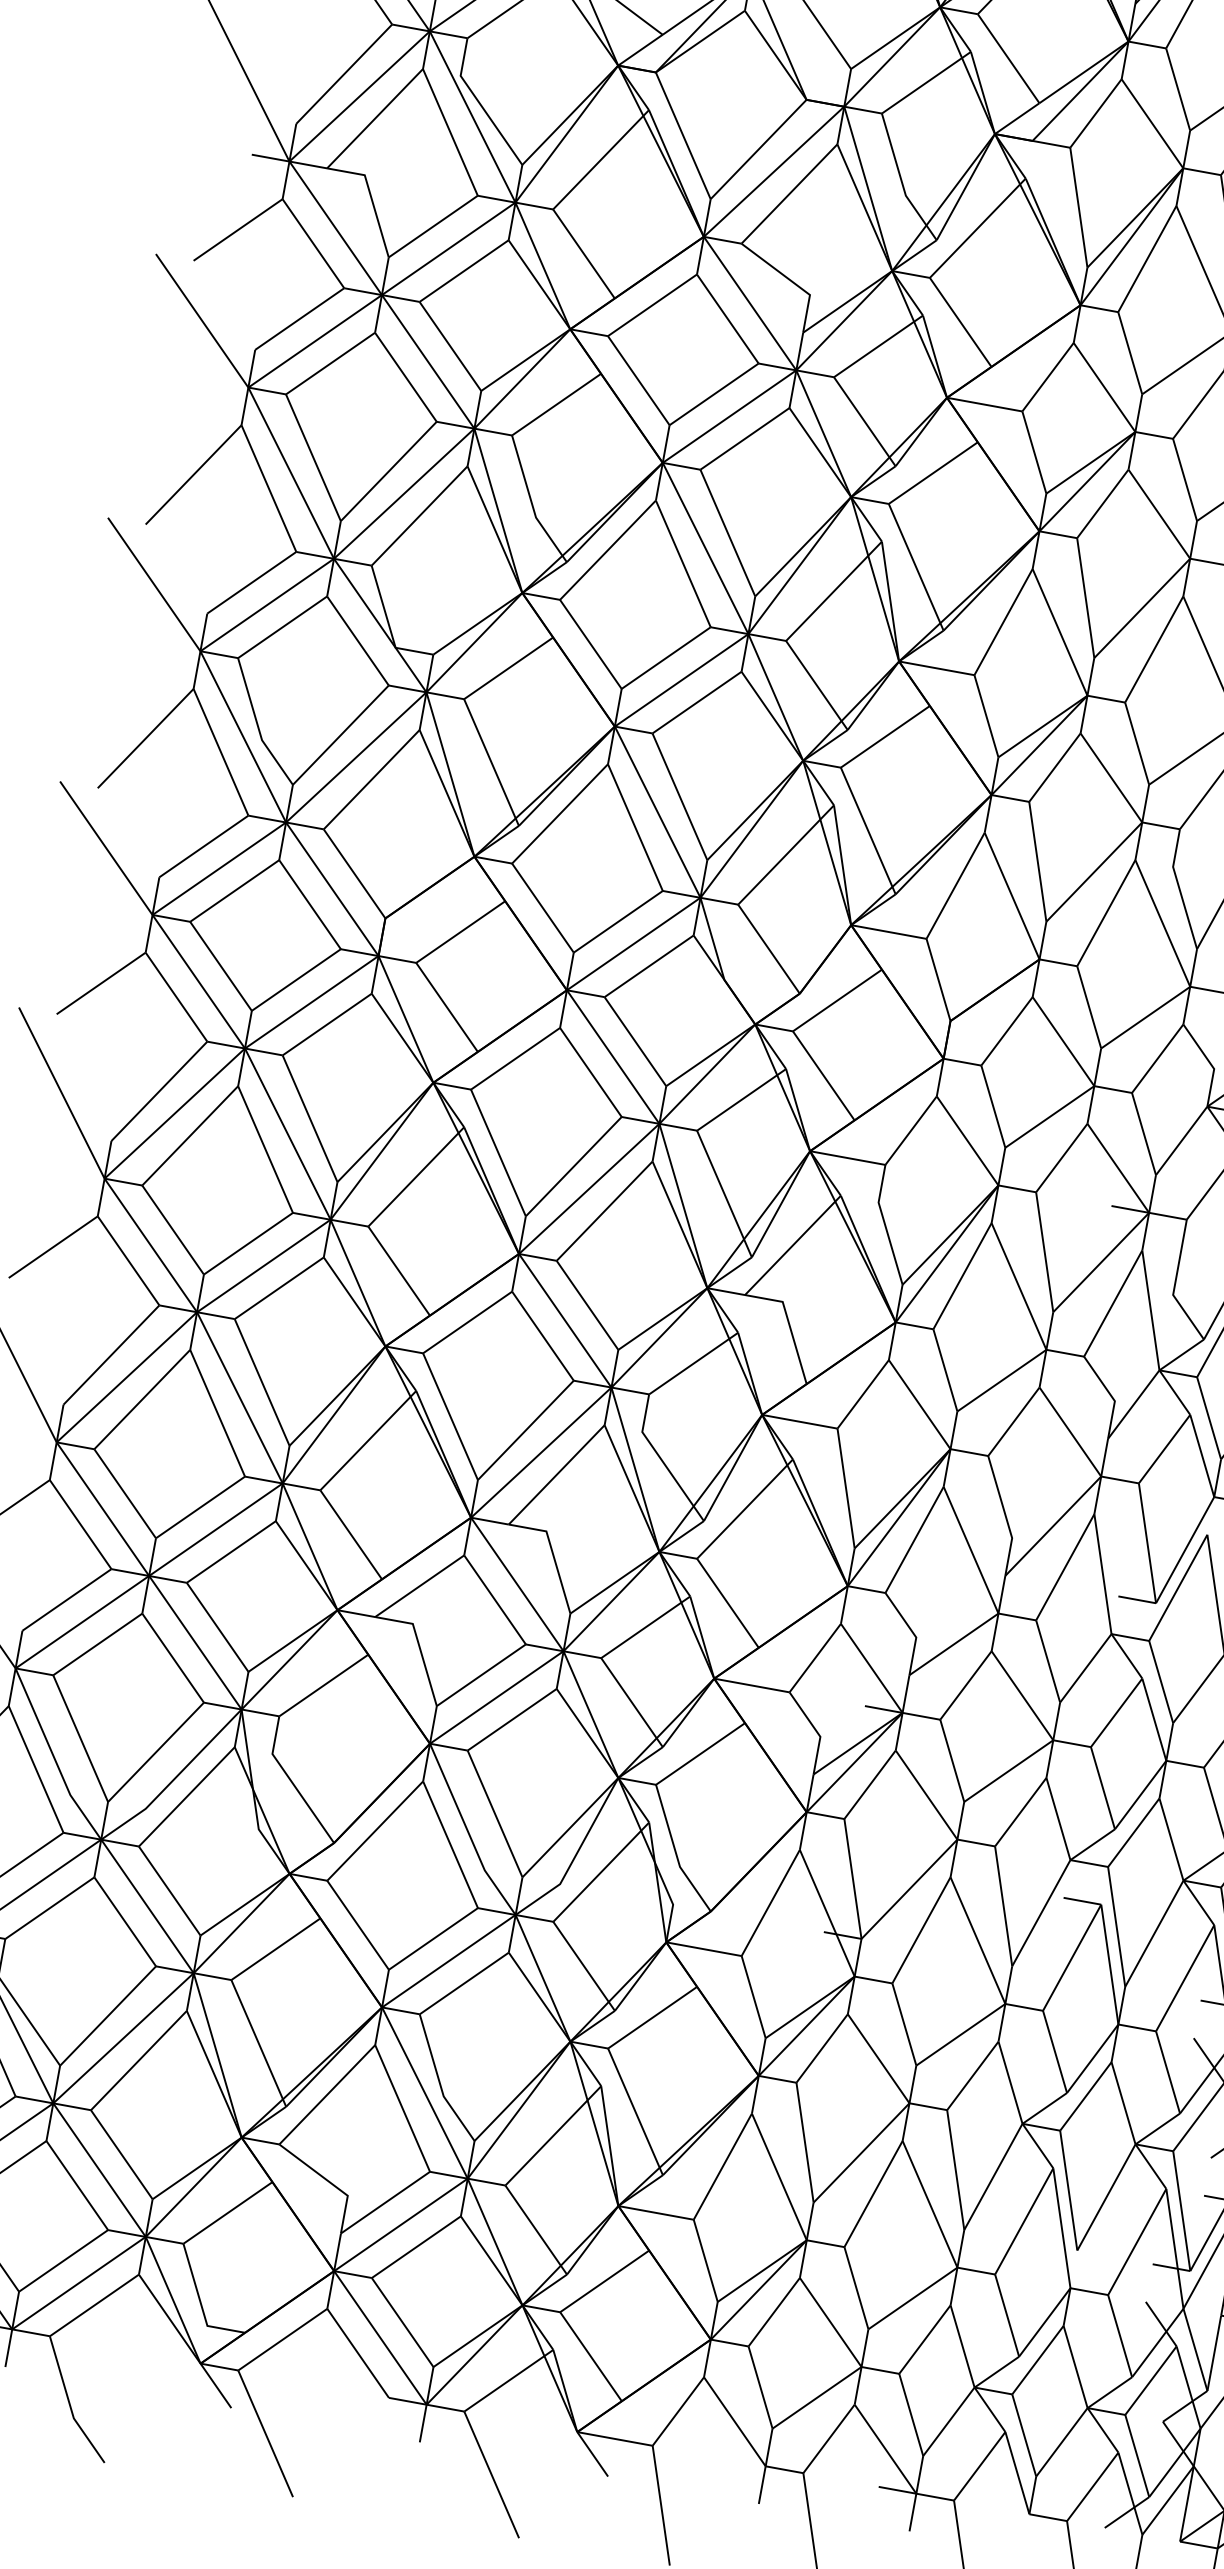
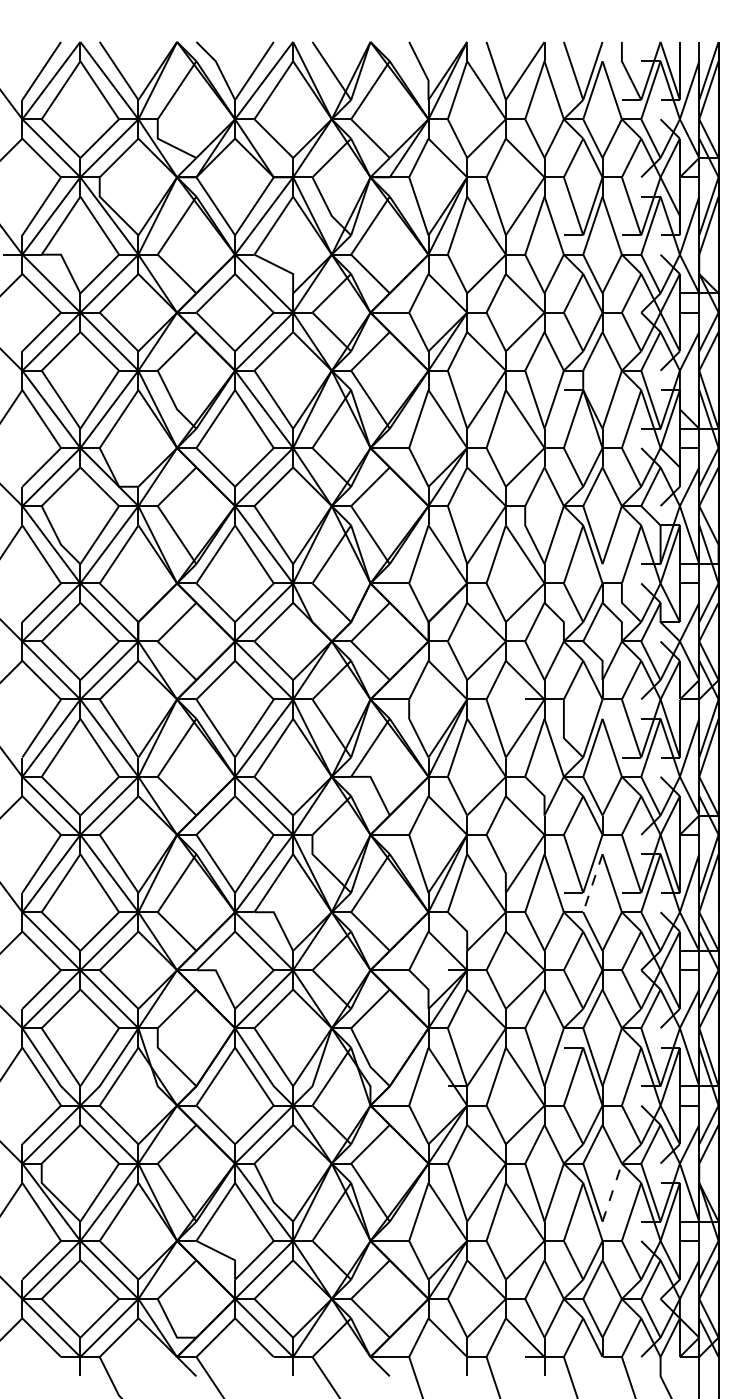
line: (1177, 1588) -> (592, 883), solid -> dashed
line: (1106, 2197) -> (612, 1192), solid -> dashed

